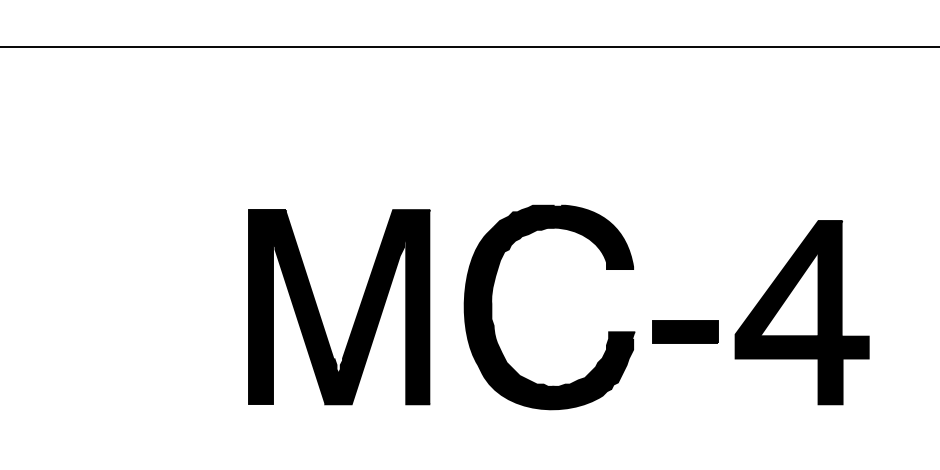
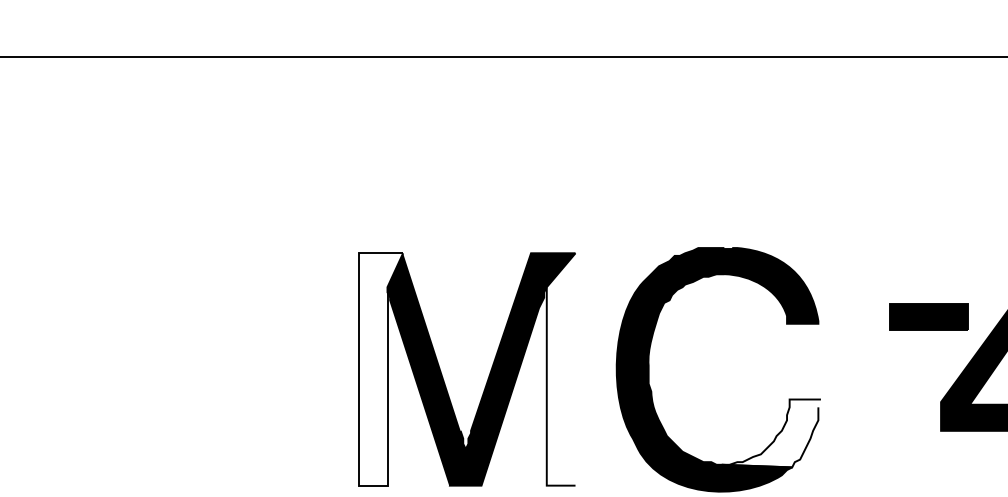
fill: (267, 307) -> (380, 369), removed
fill: (418, 307) -> (561, 369), removed
part: (685, 331) -> (928, 315), moved
fill: (593, 360) -> (770, 433), removed

